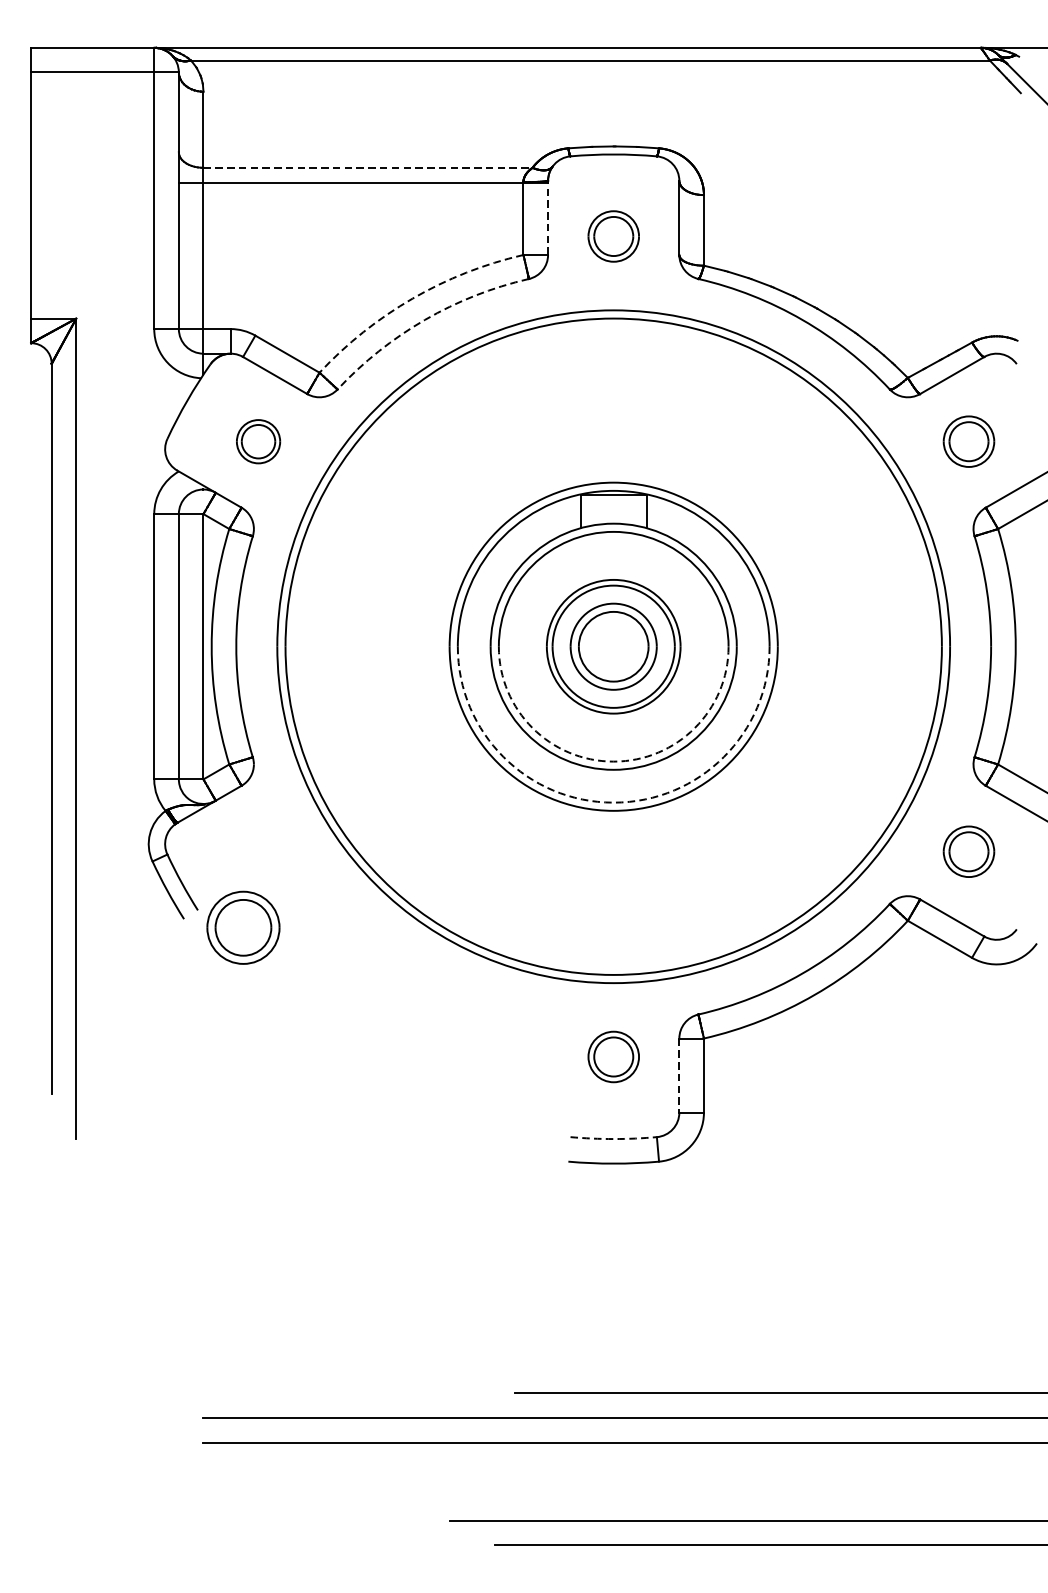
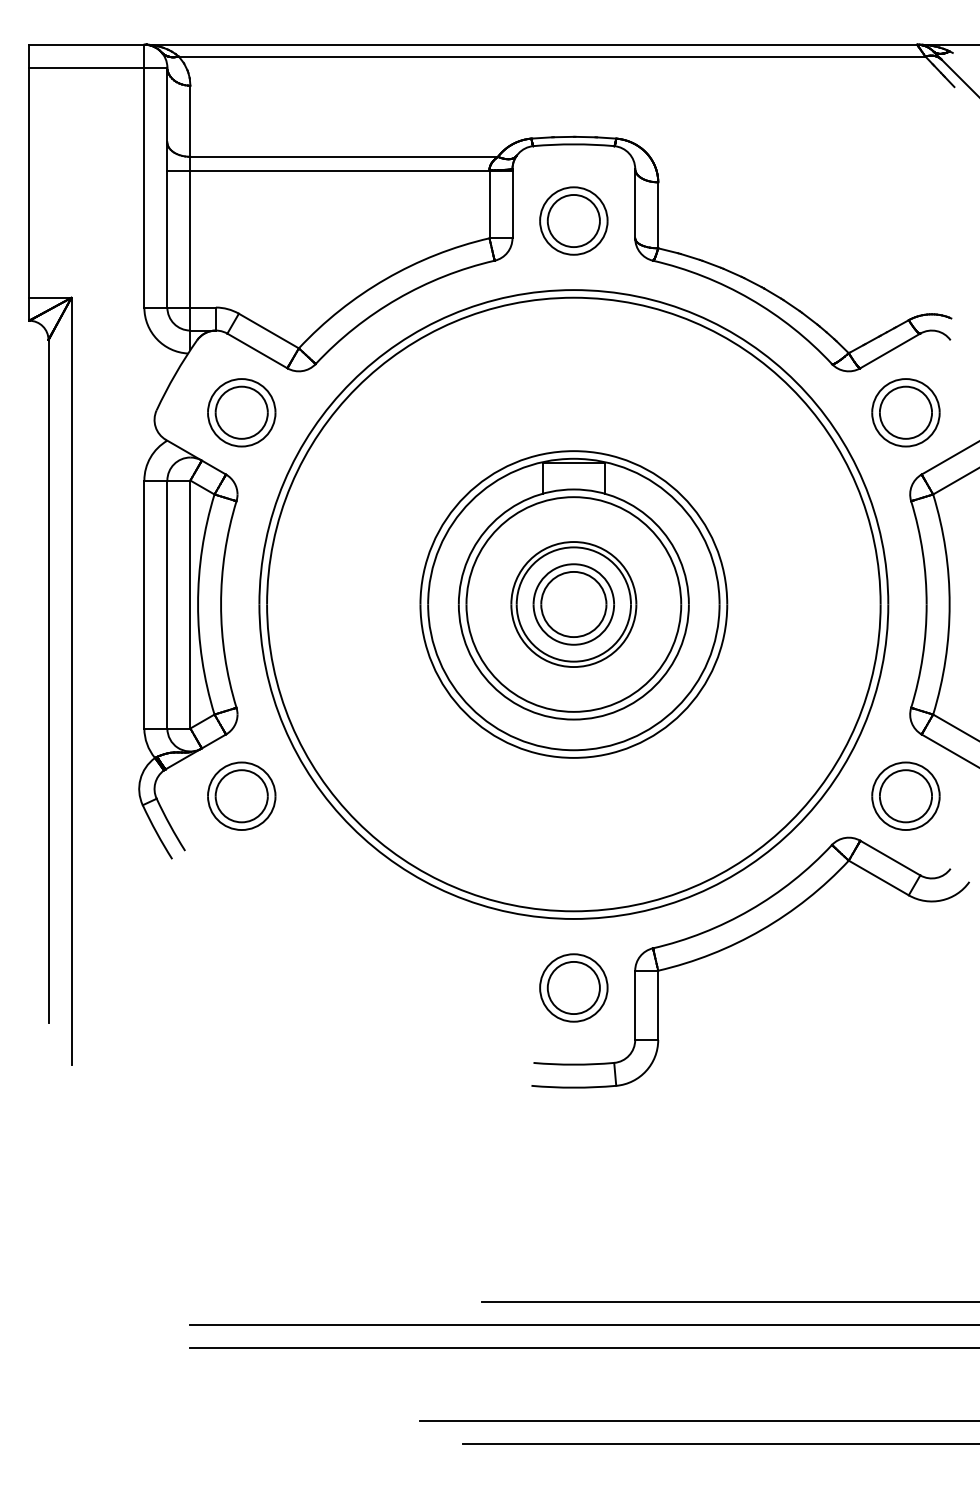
line: (368, 167) -> (344, 156), dashed -> solid
line: (548, 217) -> (512, 203), dashed -> solid
part: (613, 235) -> (573, 220), size x1.43
arc: (412, 299) -> (385, 279), dashed -> solid
arc: (425, 320) -> (397, 299), dashed -> solid
part: (258, 441) -> (241, 412), size x1.67
part: (968, 441) -> (905, 412), size x1.43
arc: (613, 761) -> (573, 711), dashed -> solid
arc: (613, 802) -> (573, 750), dashed -> solid
part: (968, 851) -> (905, 795), size x1.43
part: (243, 927) -> (241, 795), moved
part: (613, 1056) -> (573, 987), size x1.43
line: (679, 1075) -> (635, 1005), dashed -> solid
arc: (613, 1138) -> (573, 1064), dashed -> solid

